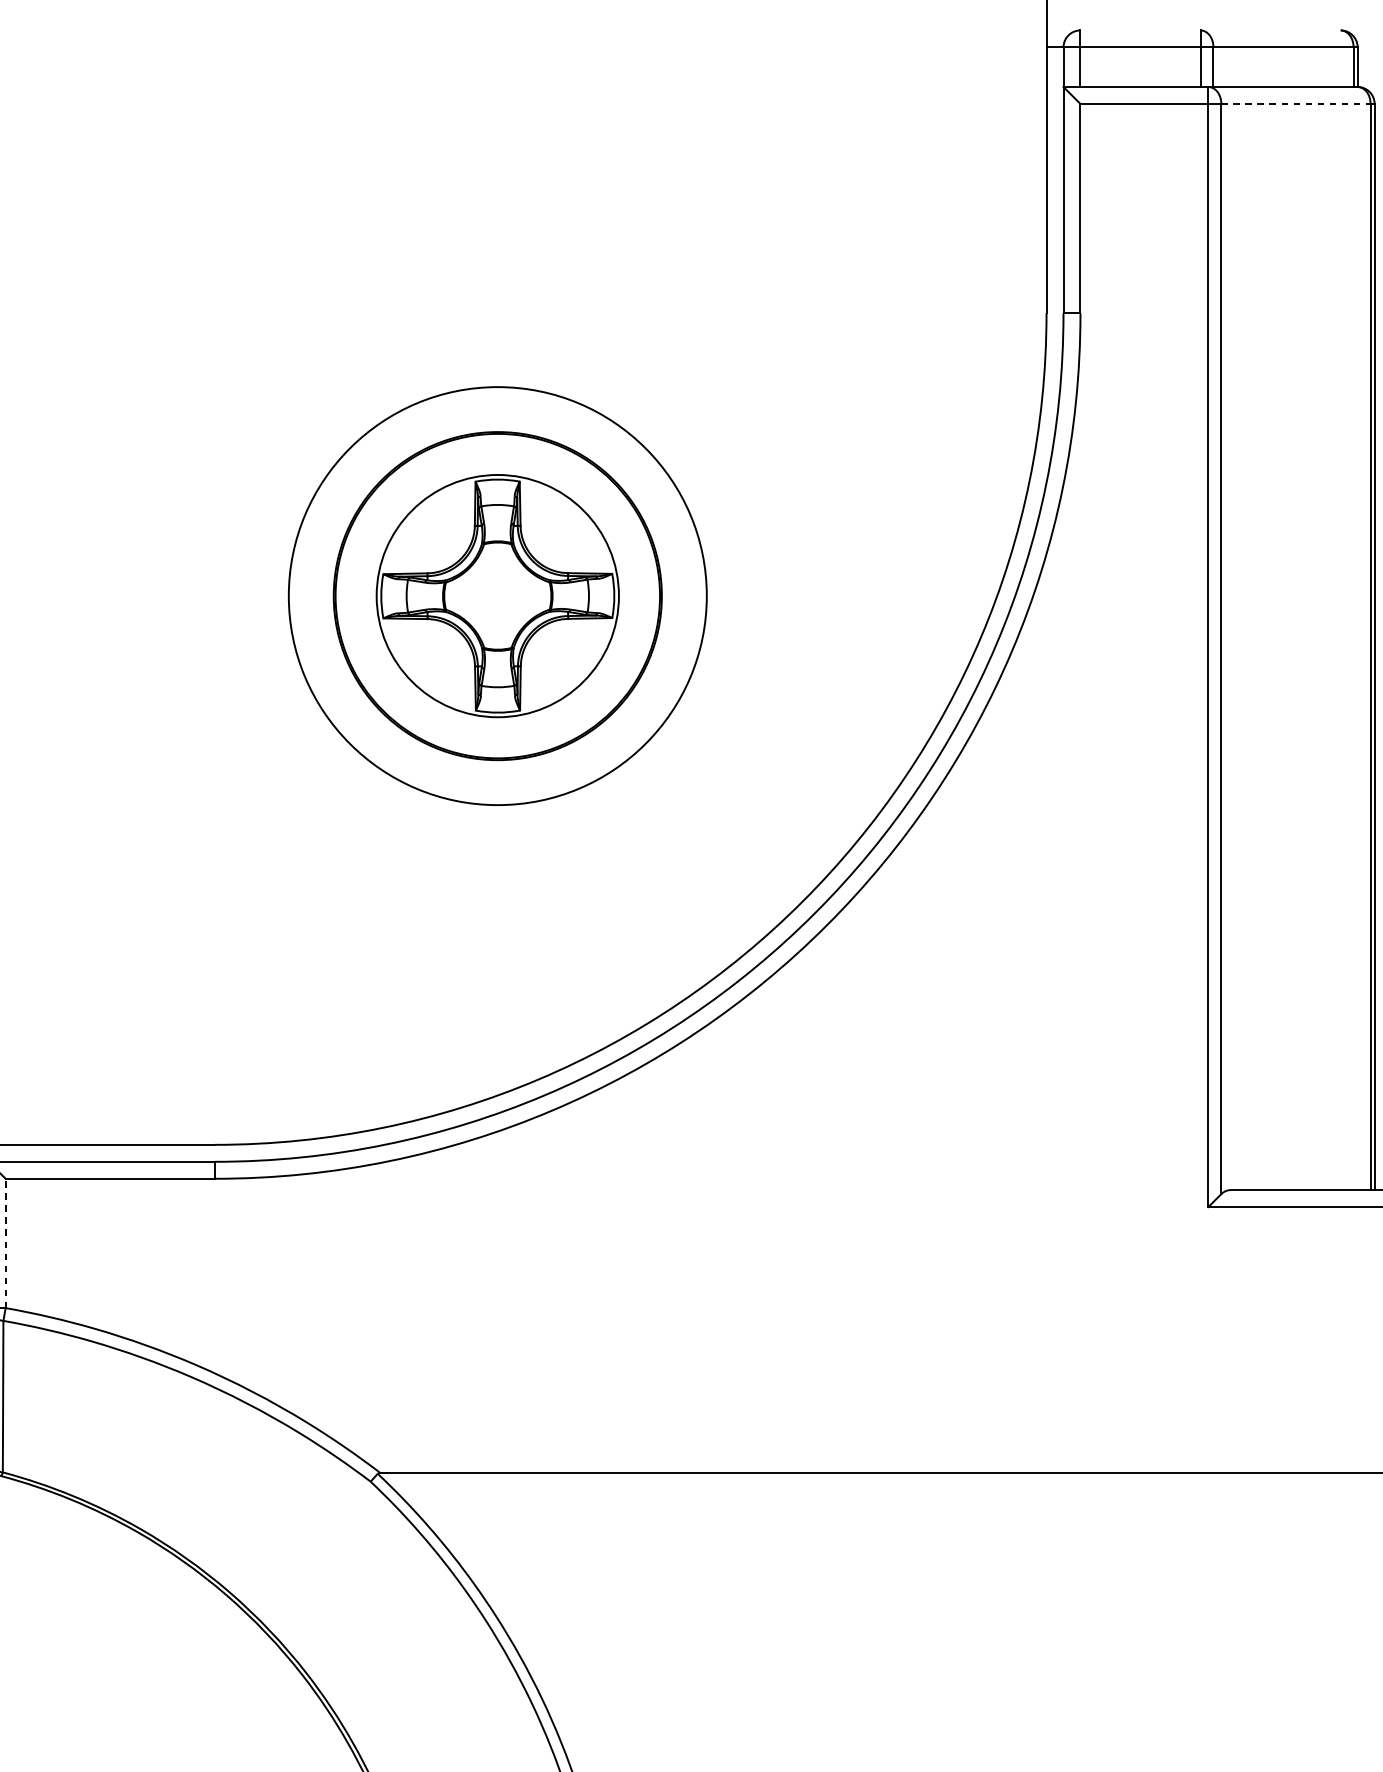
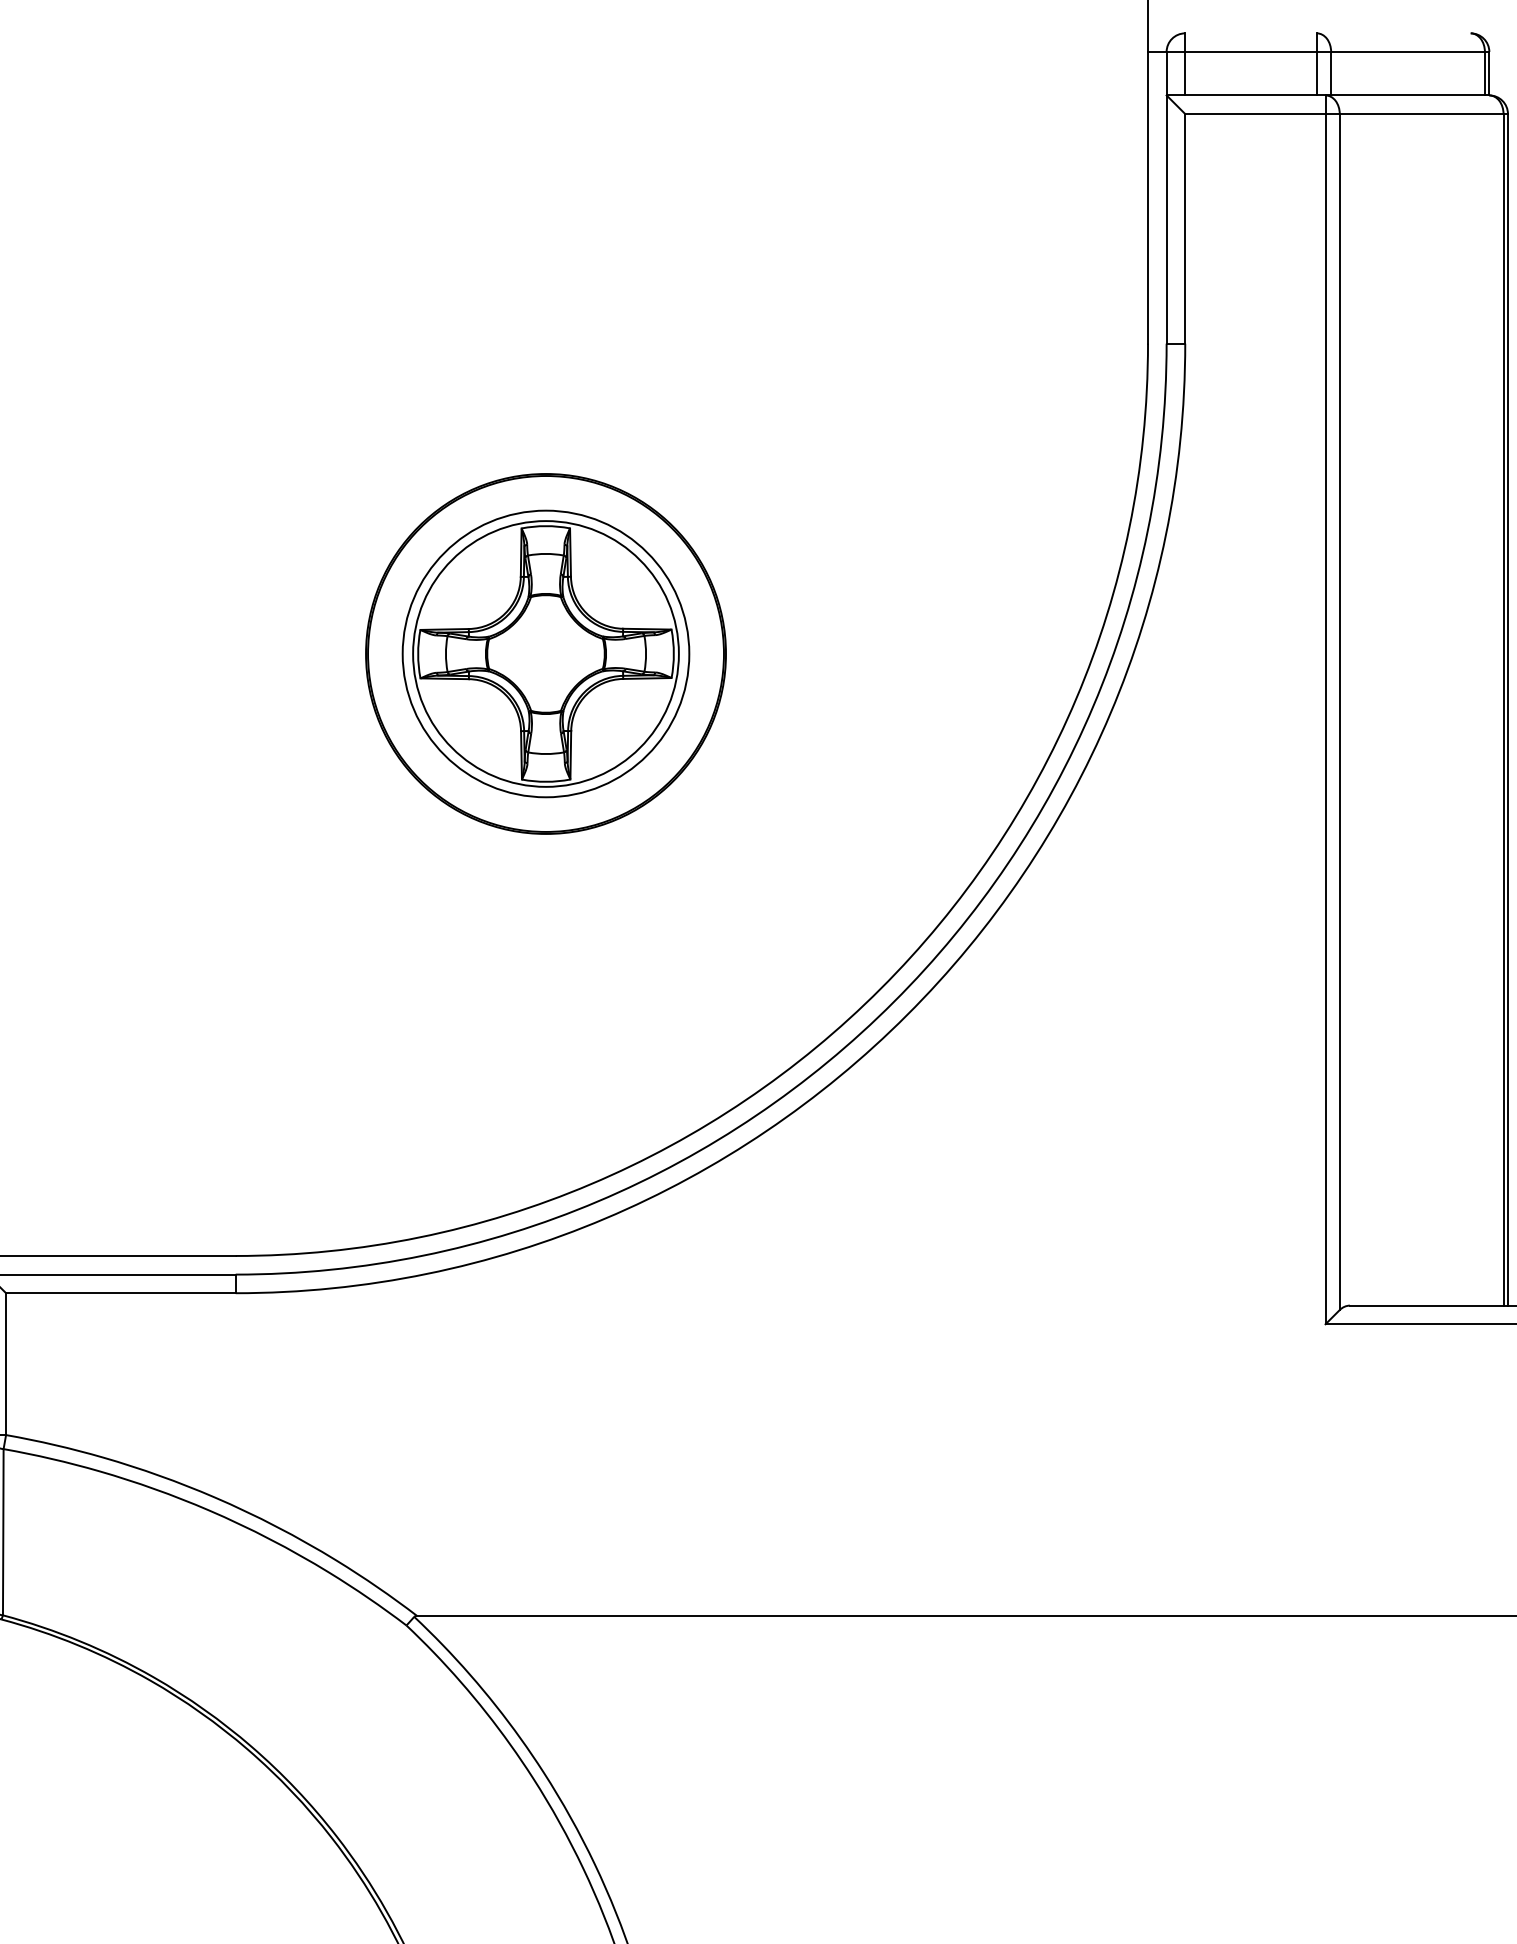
line: (1295, 104) -> (1421, 114), dashed -> solid
circle: (497, 595) -> (545, 653), size x0.62
line: (6, 1243) -> (6, 1364), dashed -> solid

